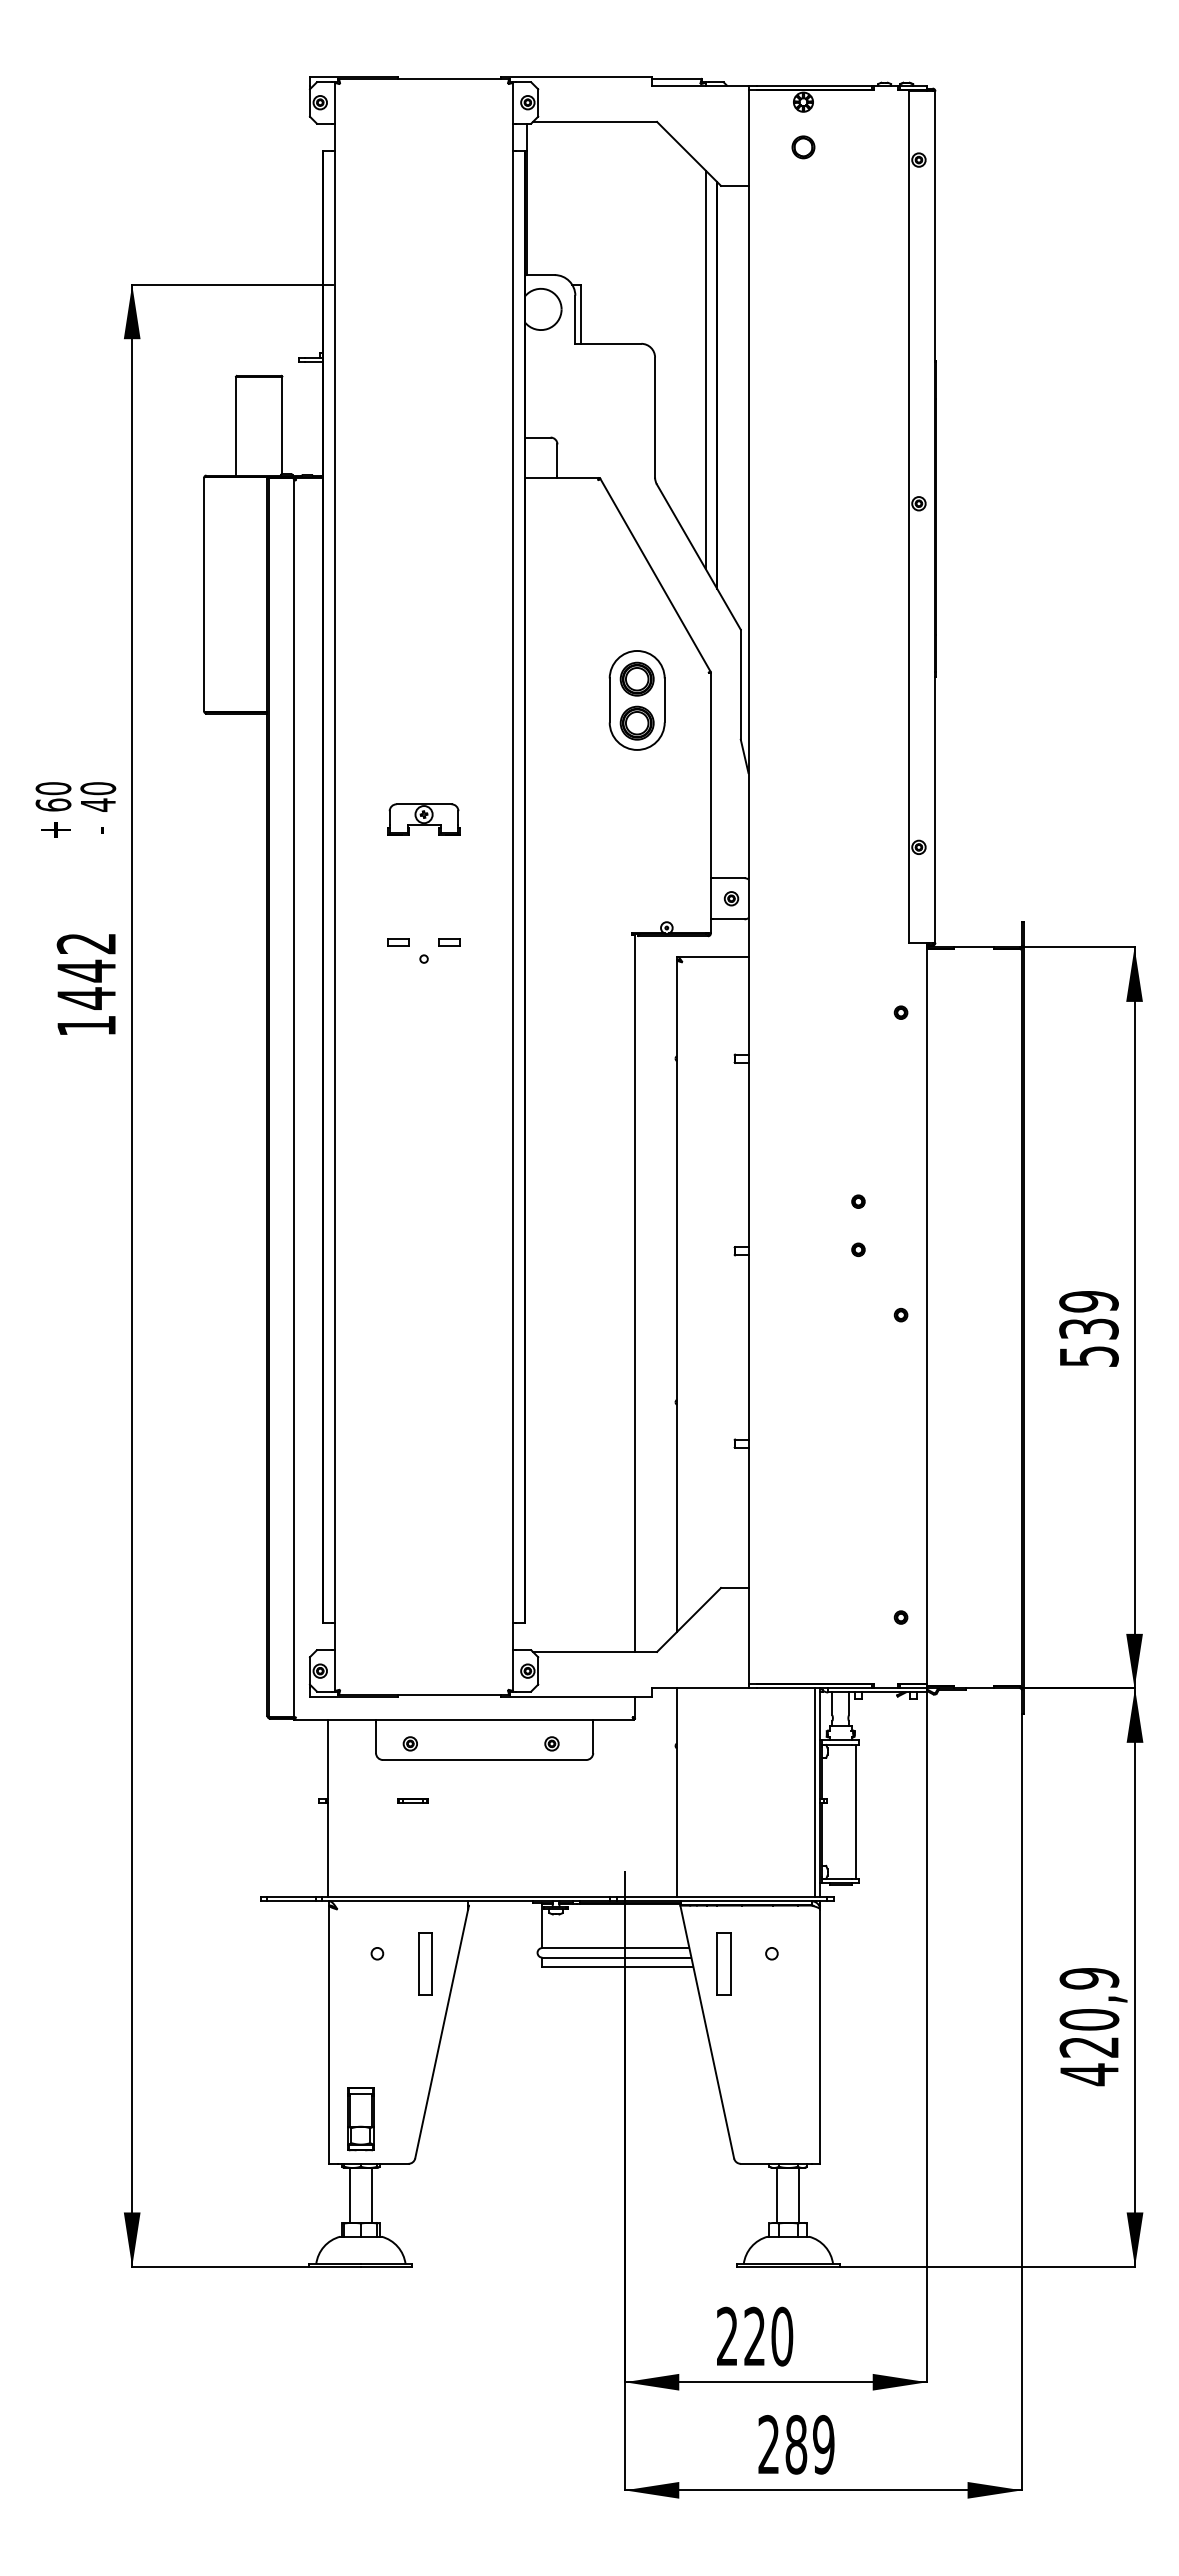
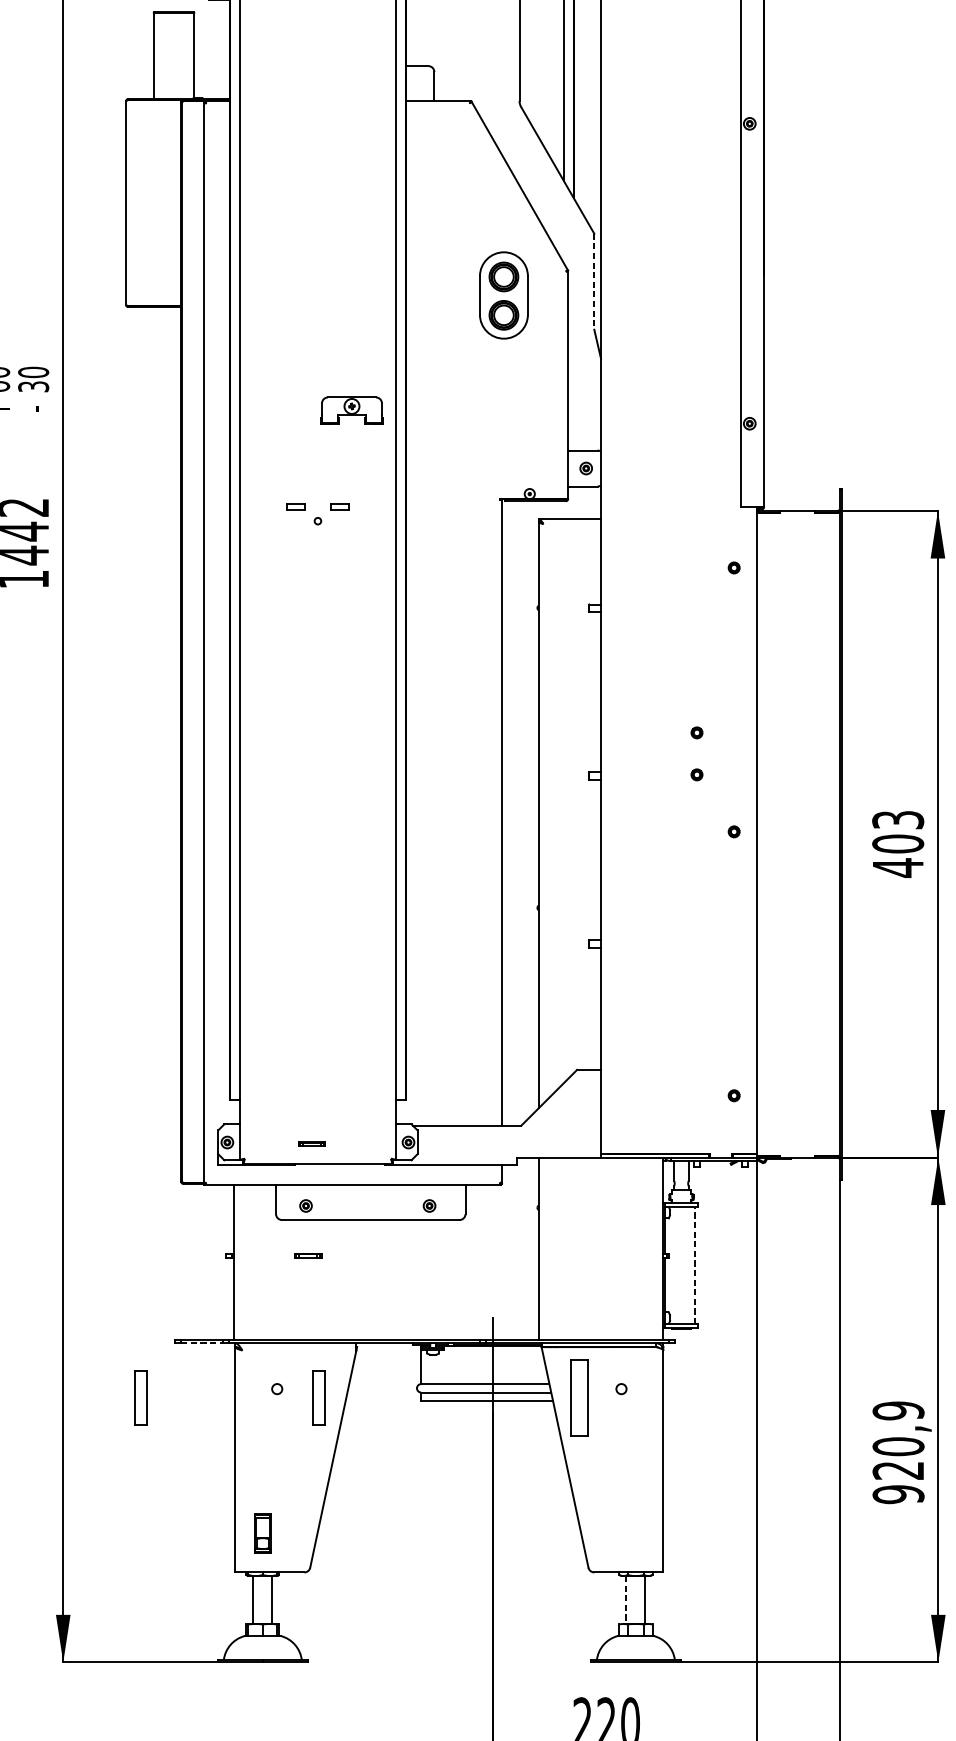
line: (740, 684) -> (594, 281), solid -> dashed
text: (98, 804) -> (33, 386), 40 -> 30
part: (423, 819) -> (351, 410), moved
text: (1088, 1329) -> (897, 844), 539 -> 403
part: (416, 1672) -> (311, 1143), added
line: (814, 1792) -> (658, 1248), removed
line: (856, 1811) -> (695, 1264), solid -> dashed
line: (291, 1901) -> (202, 1343), solid -> dashed
part: (221, 1963) -> (141, 1397), added
part: (723, 1963) -> (579, 1397), size x1.4
text: (1089, 2074) -> (898, 1494), 420,9 -> 920,9
part: (360, 2119) -> (262, 1533), size x0.7
line: (777, 2195) -> (626, 1600), solid -> dashed

